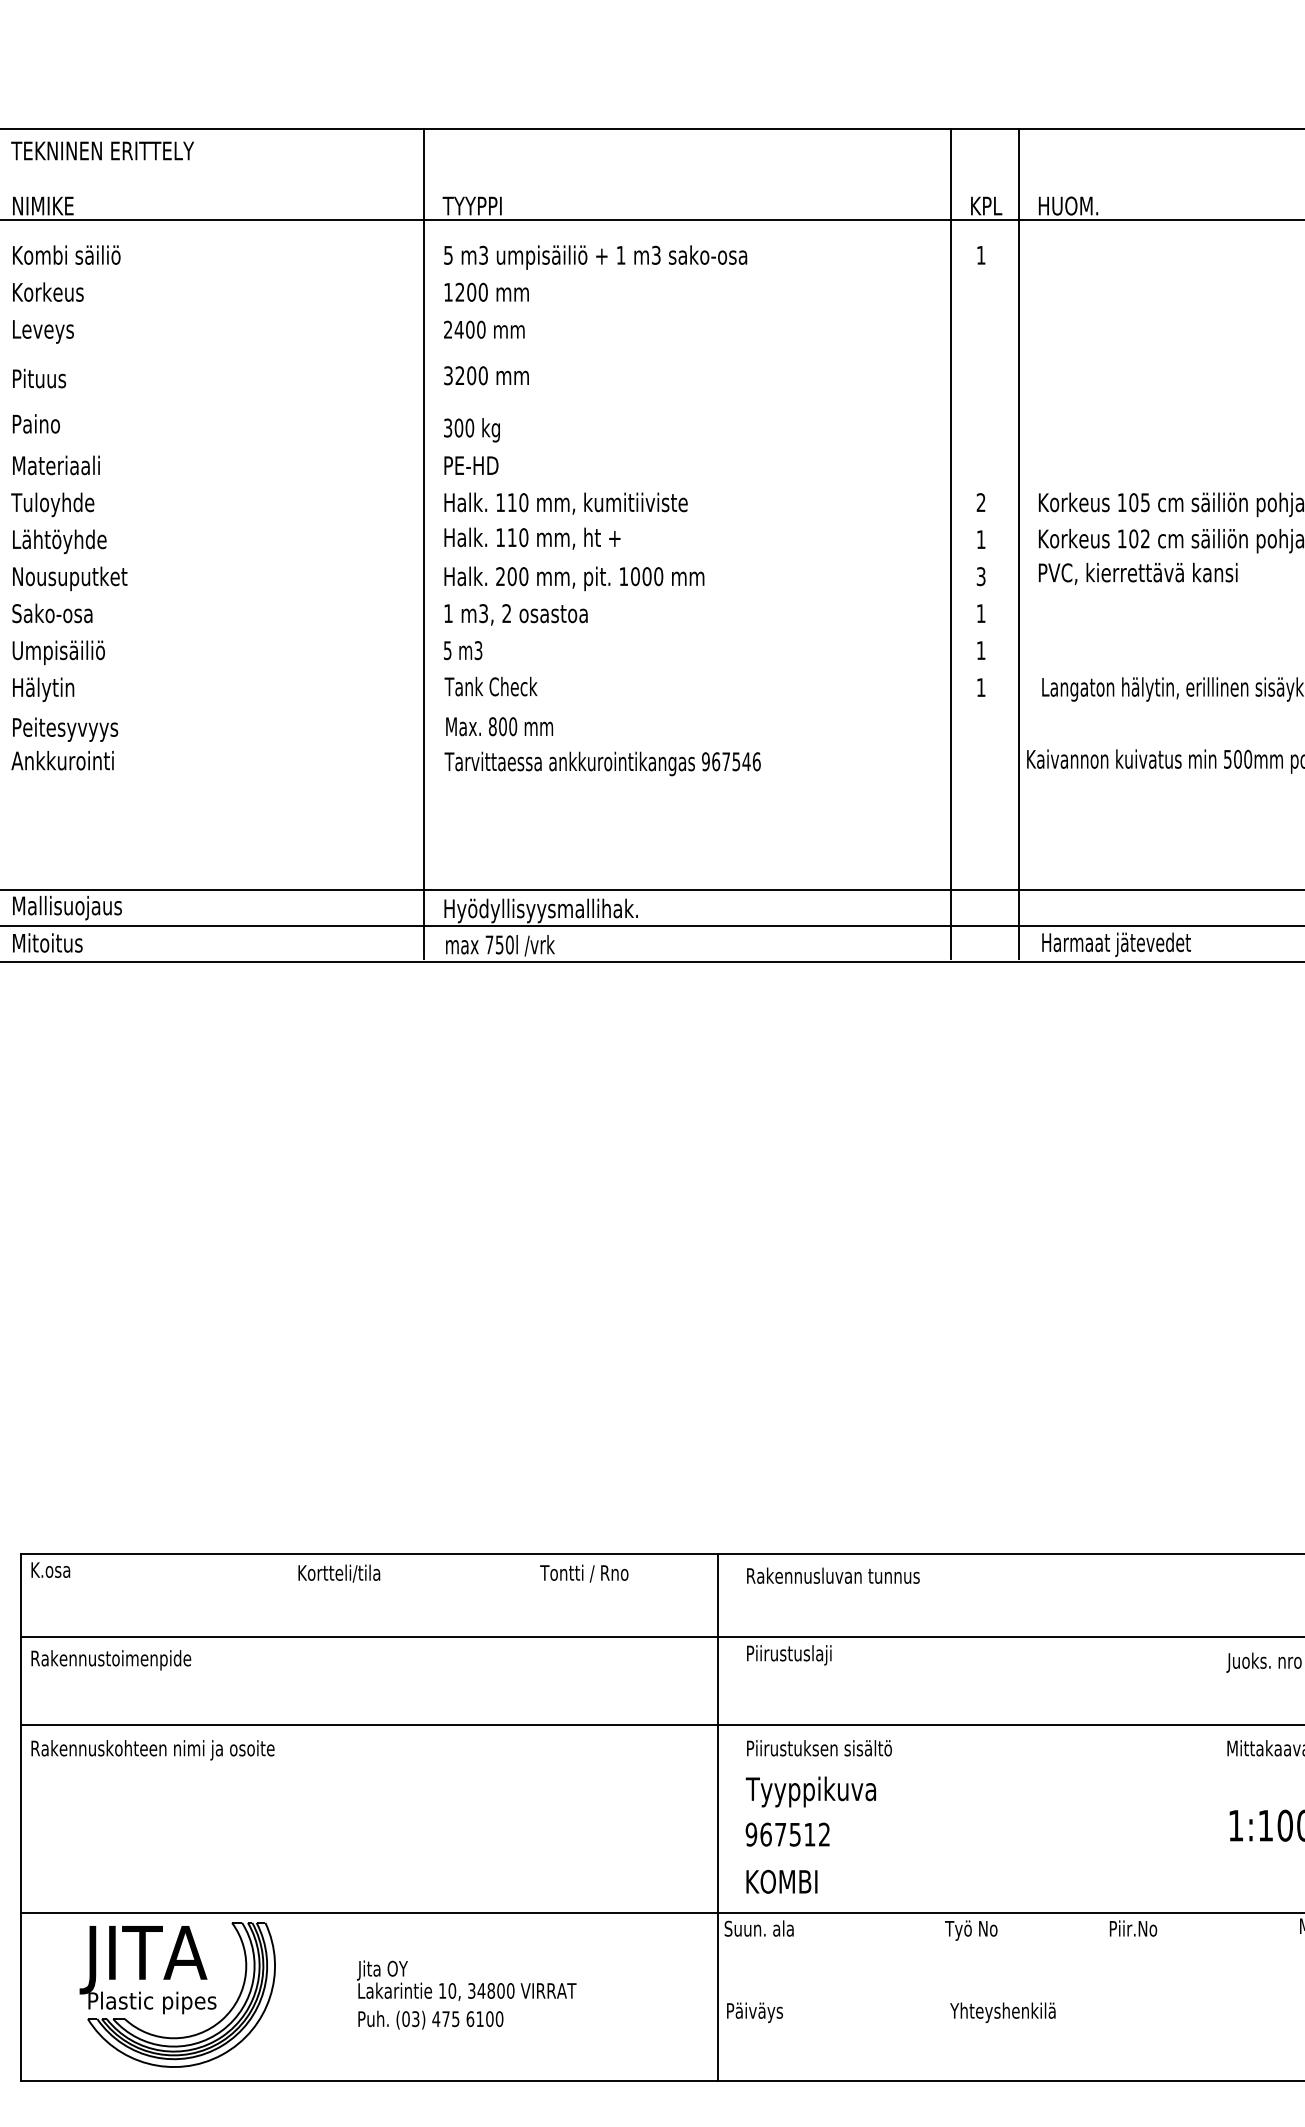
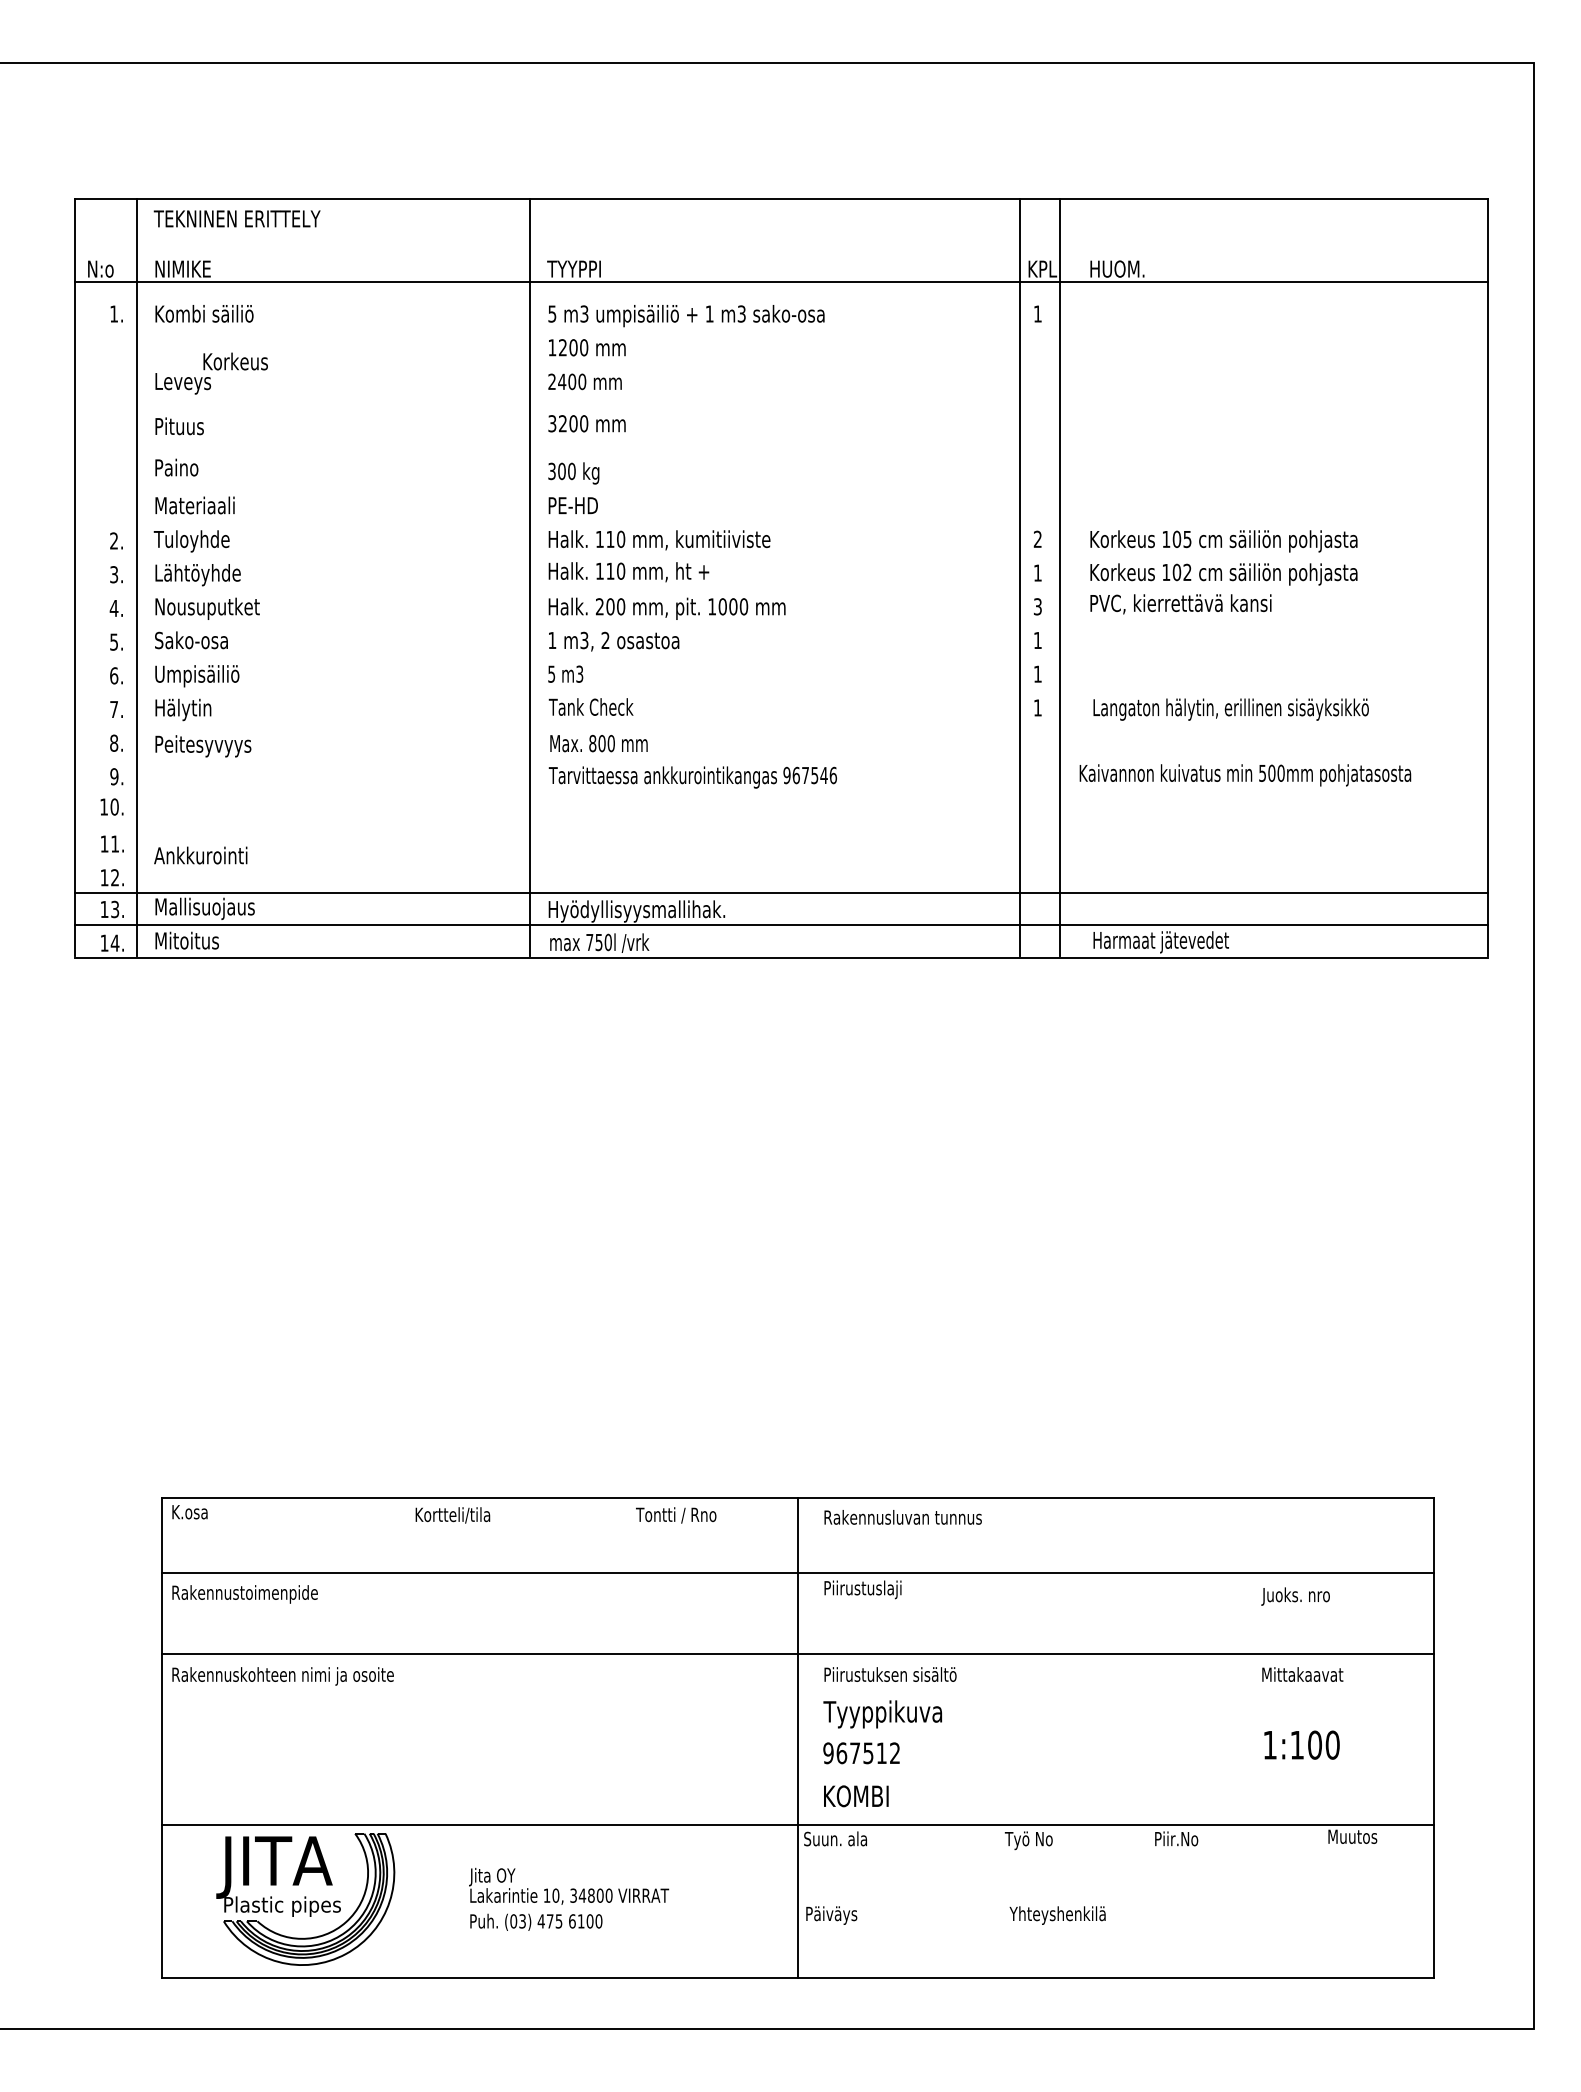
text: (48, 292) -> (235, 361), moved
line: (951, 544) -> (1060, 577), moved
line: (1018, 544) -> (1019, 577), moved
text: (62, 760) -> (200, 855), moved

